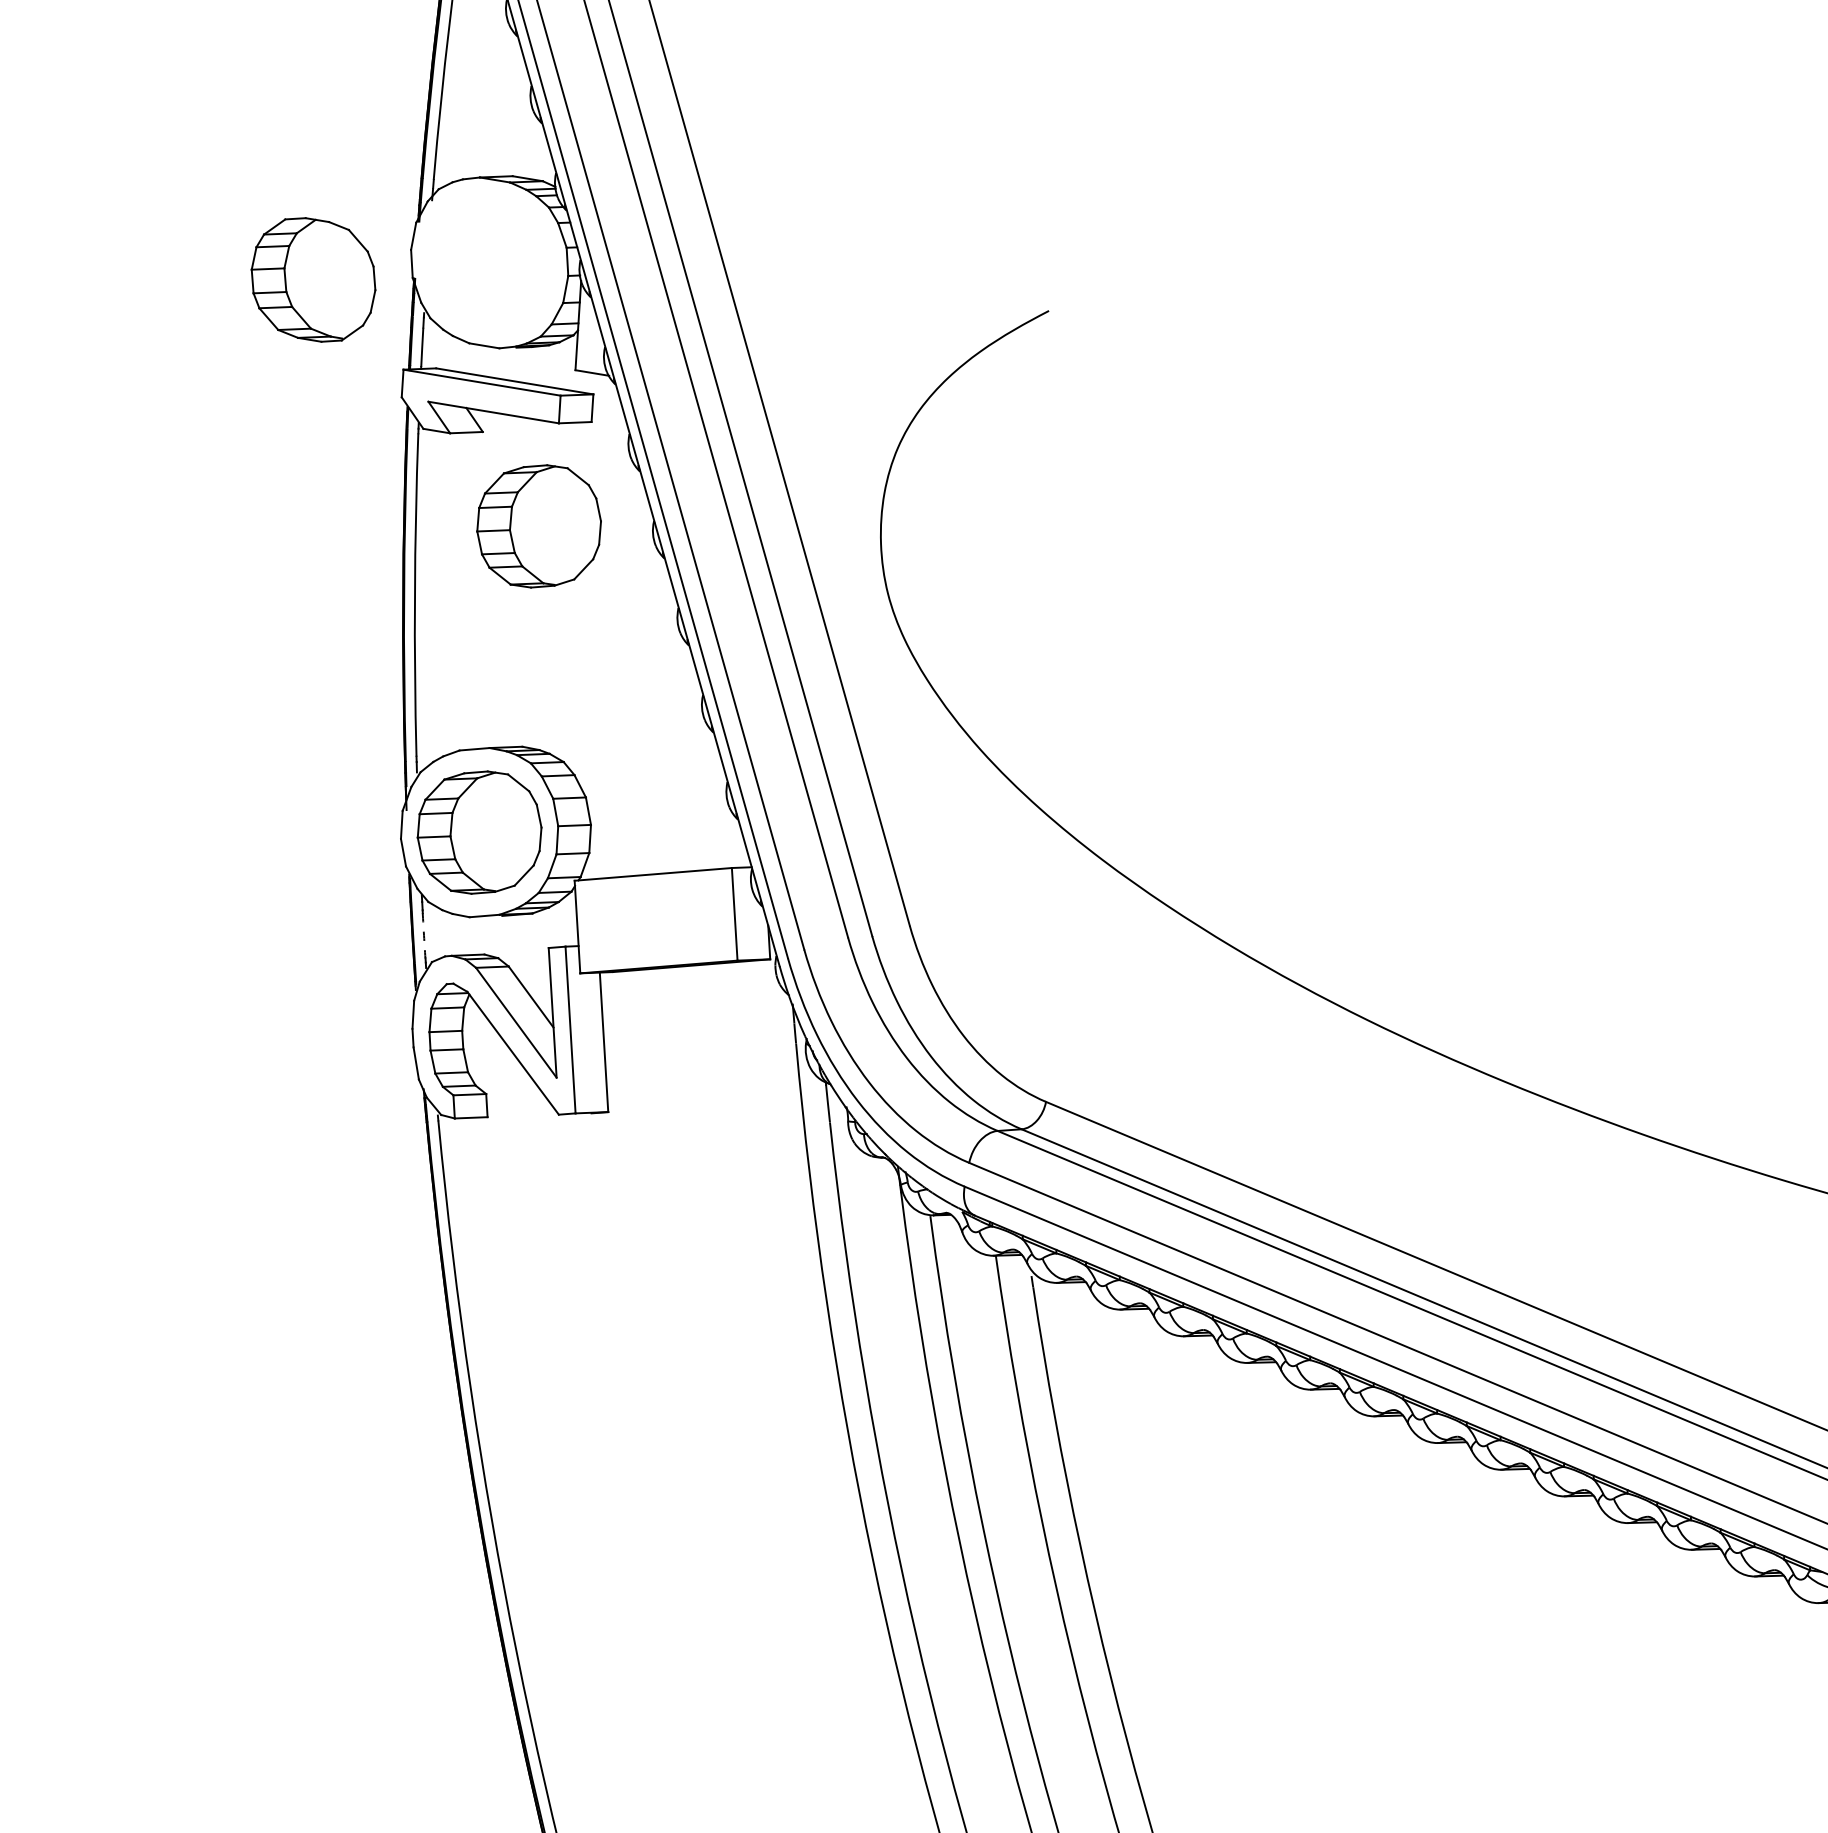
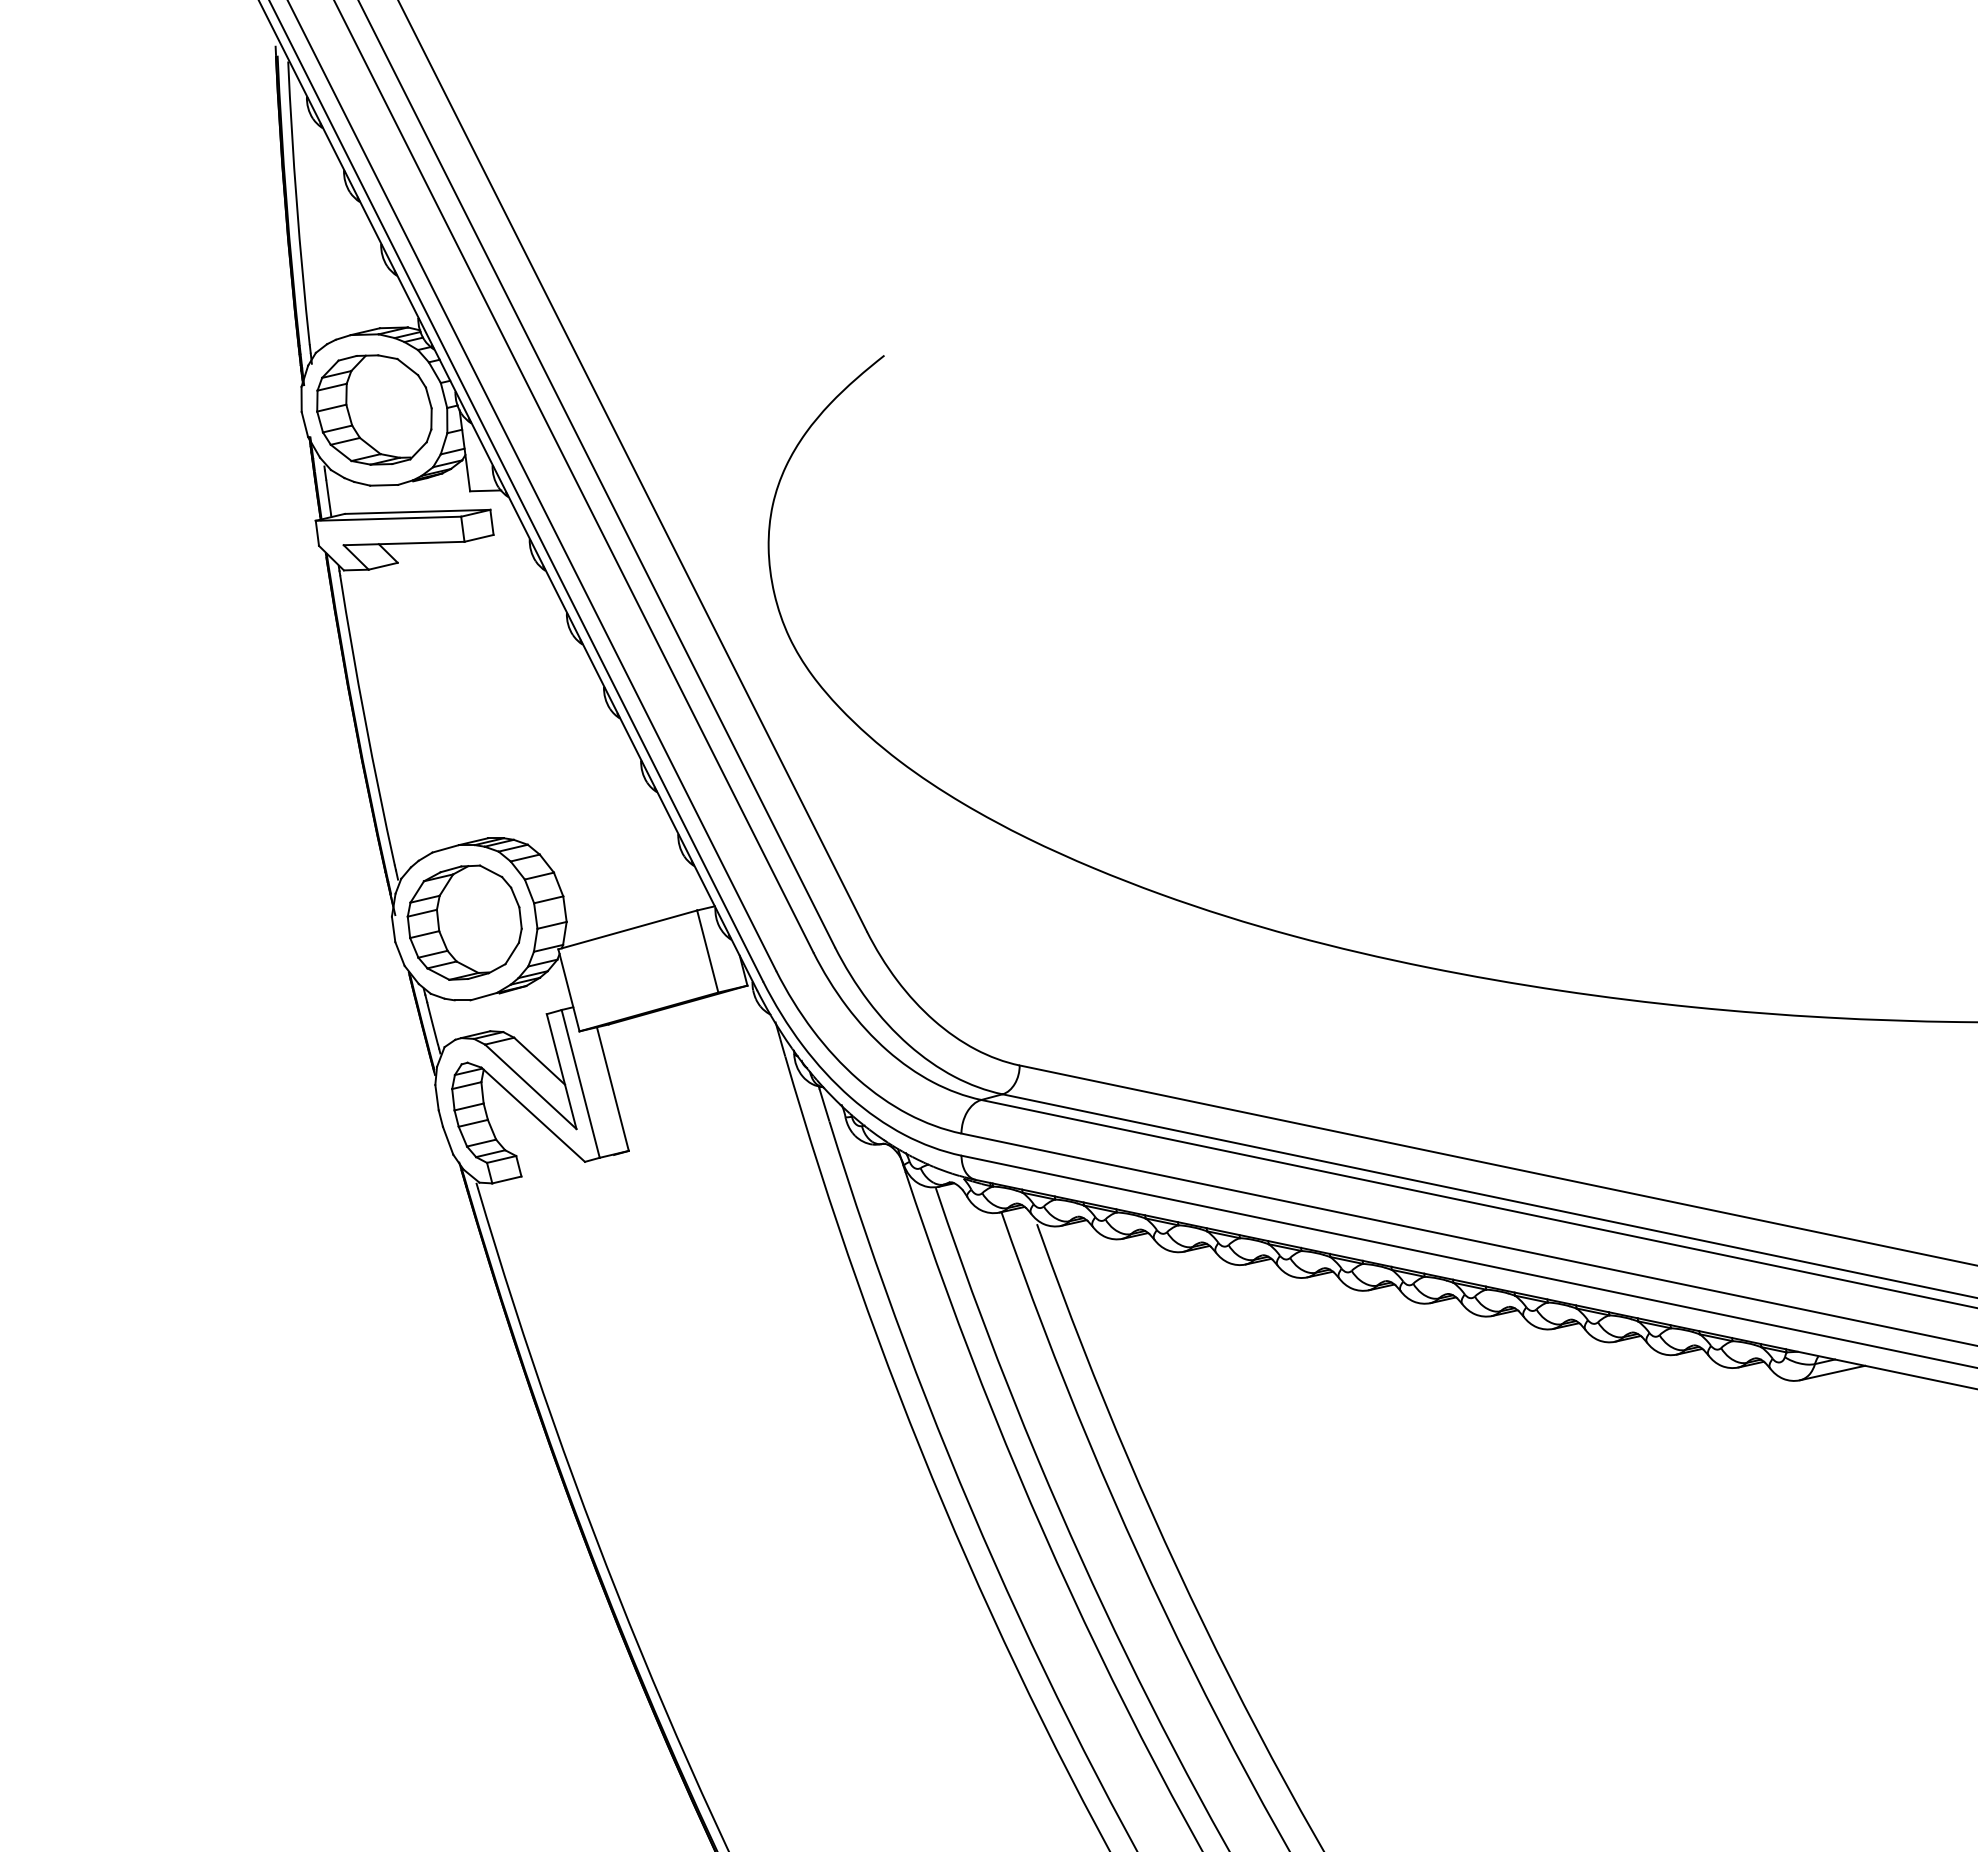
part: (313, 279) -> (374, 409), moved
part: (538, 526) -> (464, 637), removed
arc: (423, 935) -> (432, 1024), dashed -> solid

